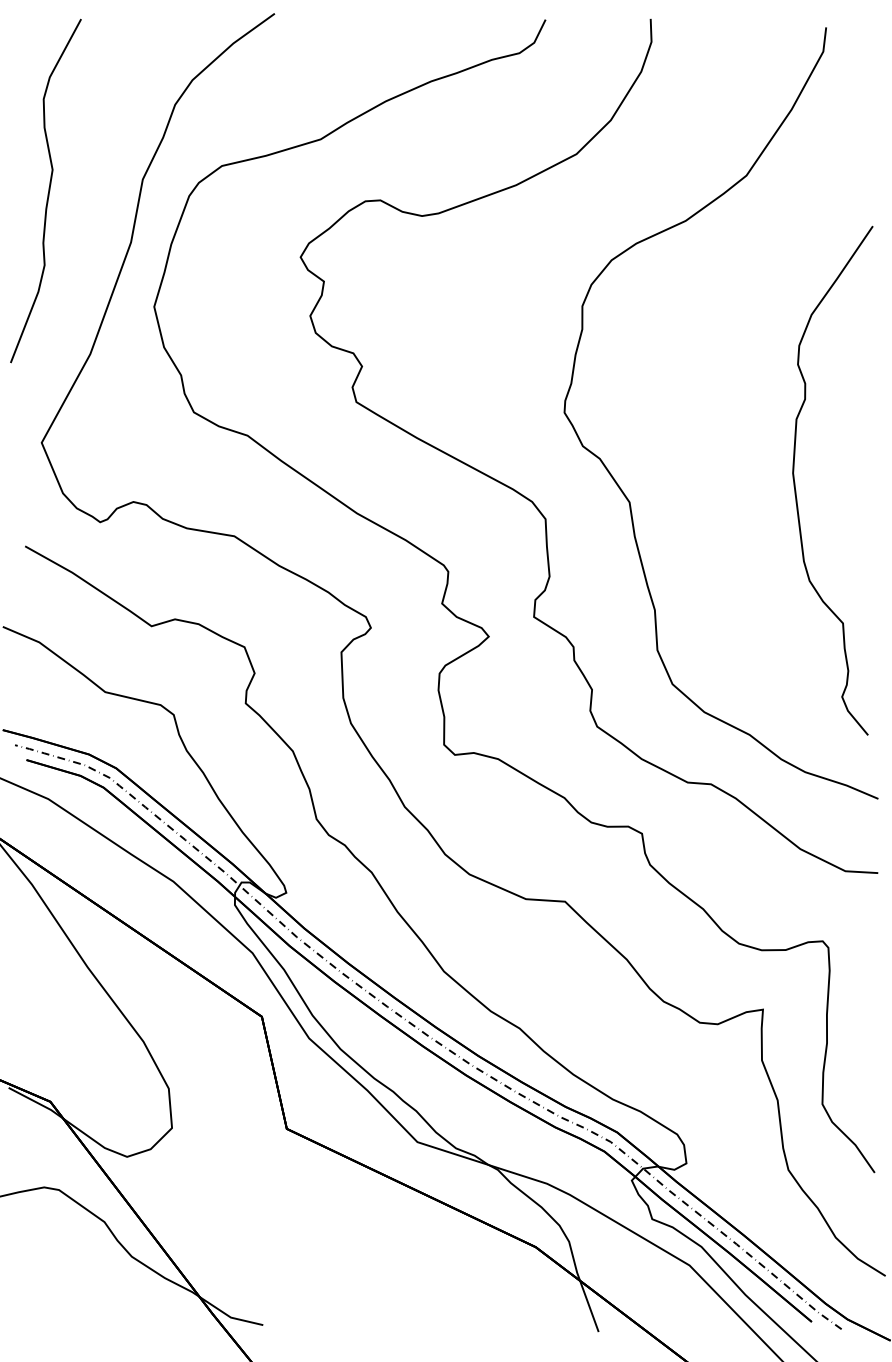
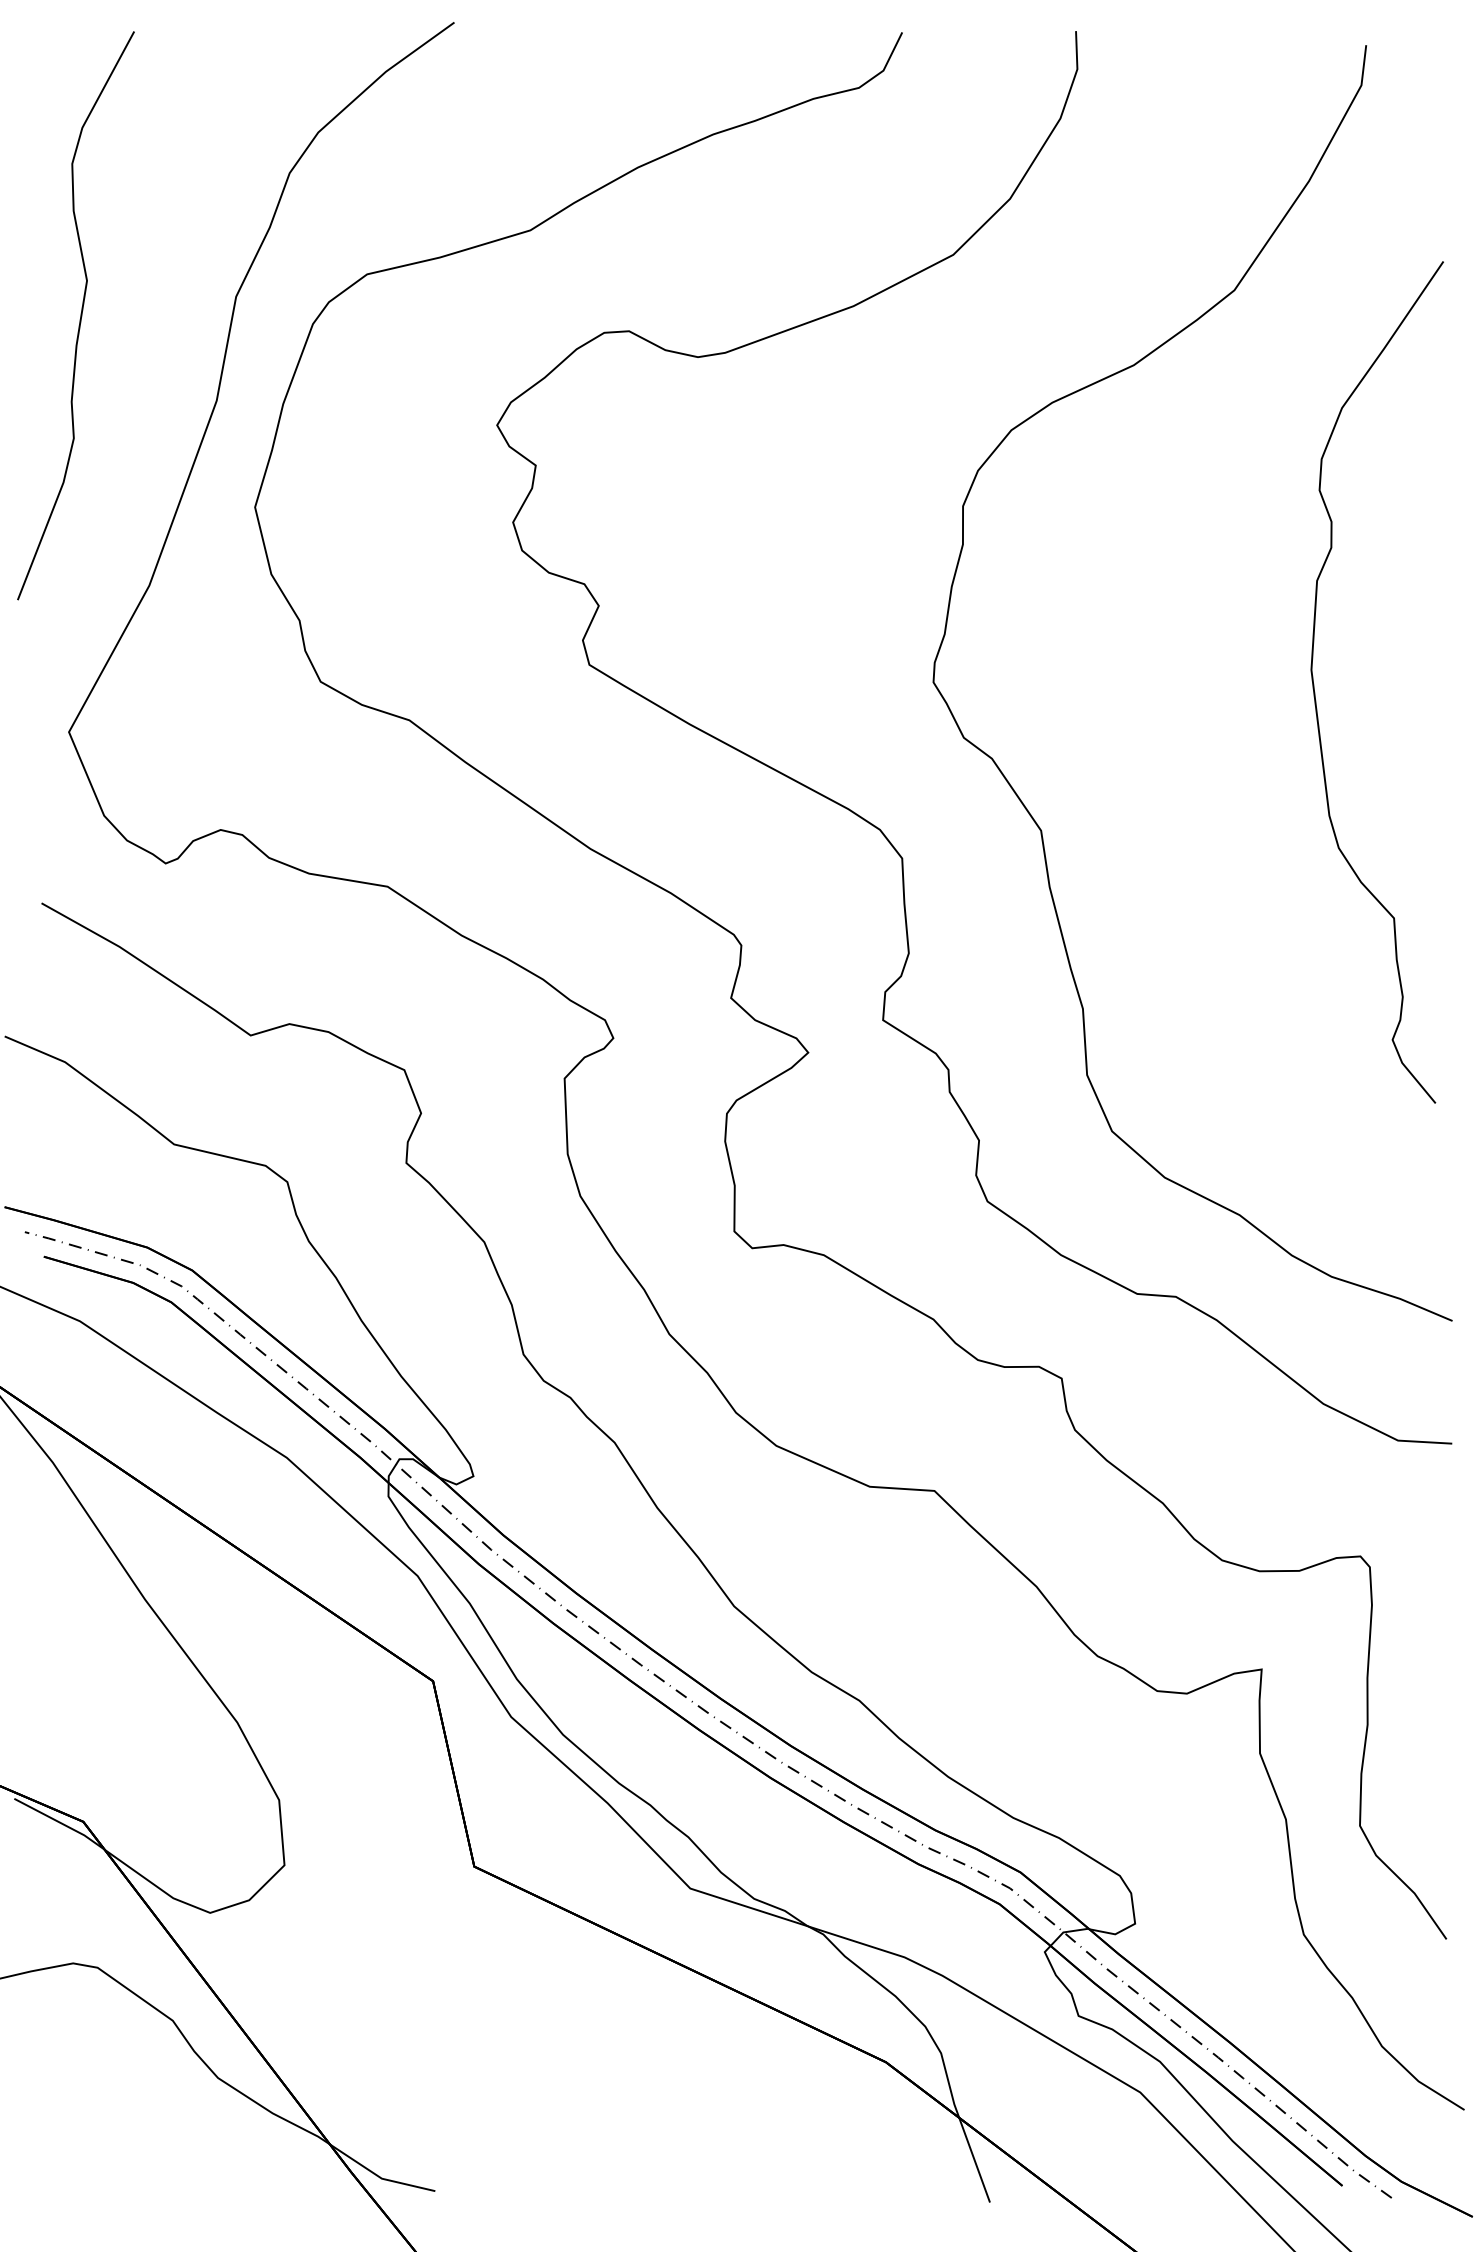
curve: (795, 482) -> (1315, 685), moved

